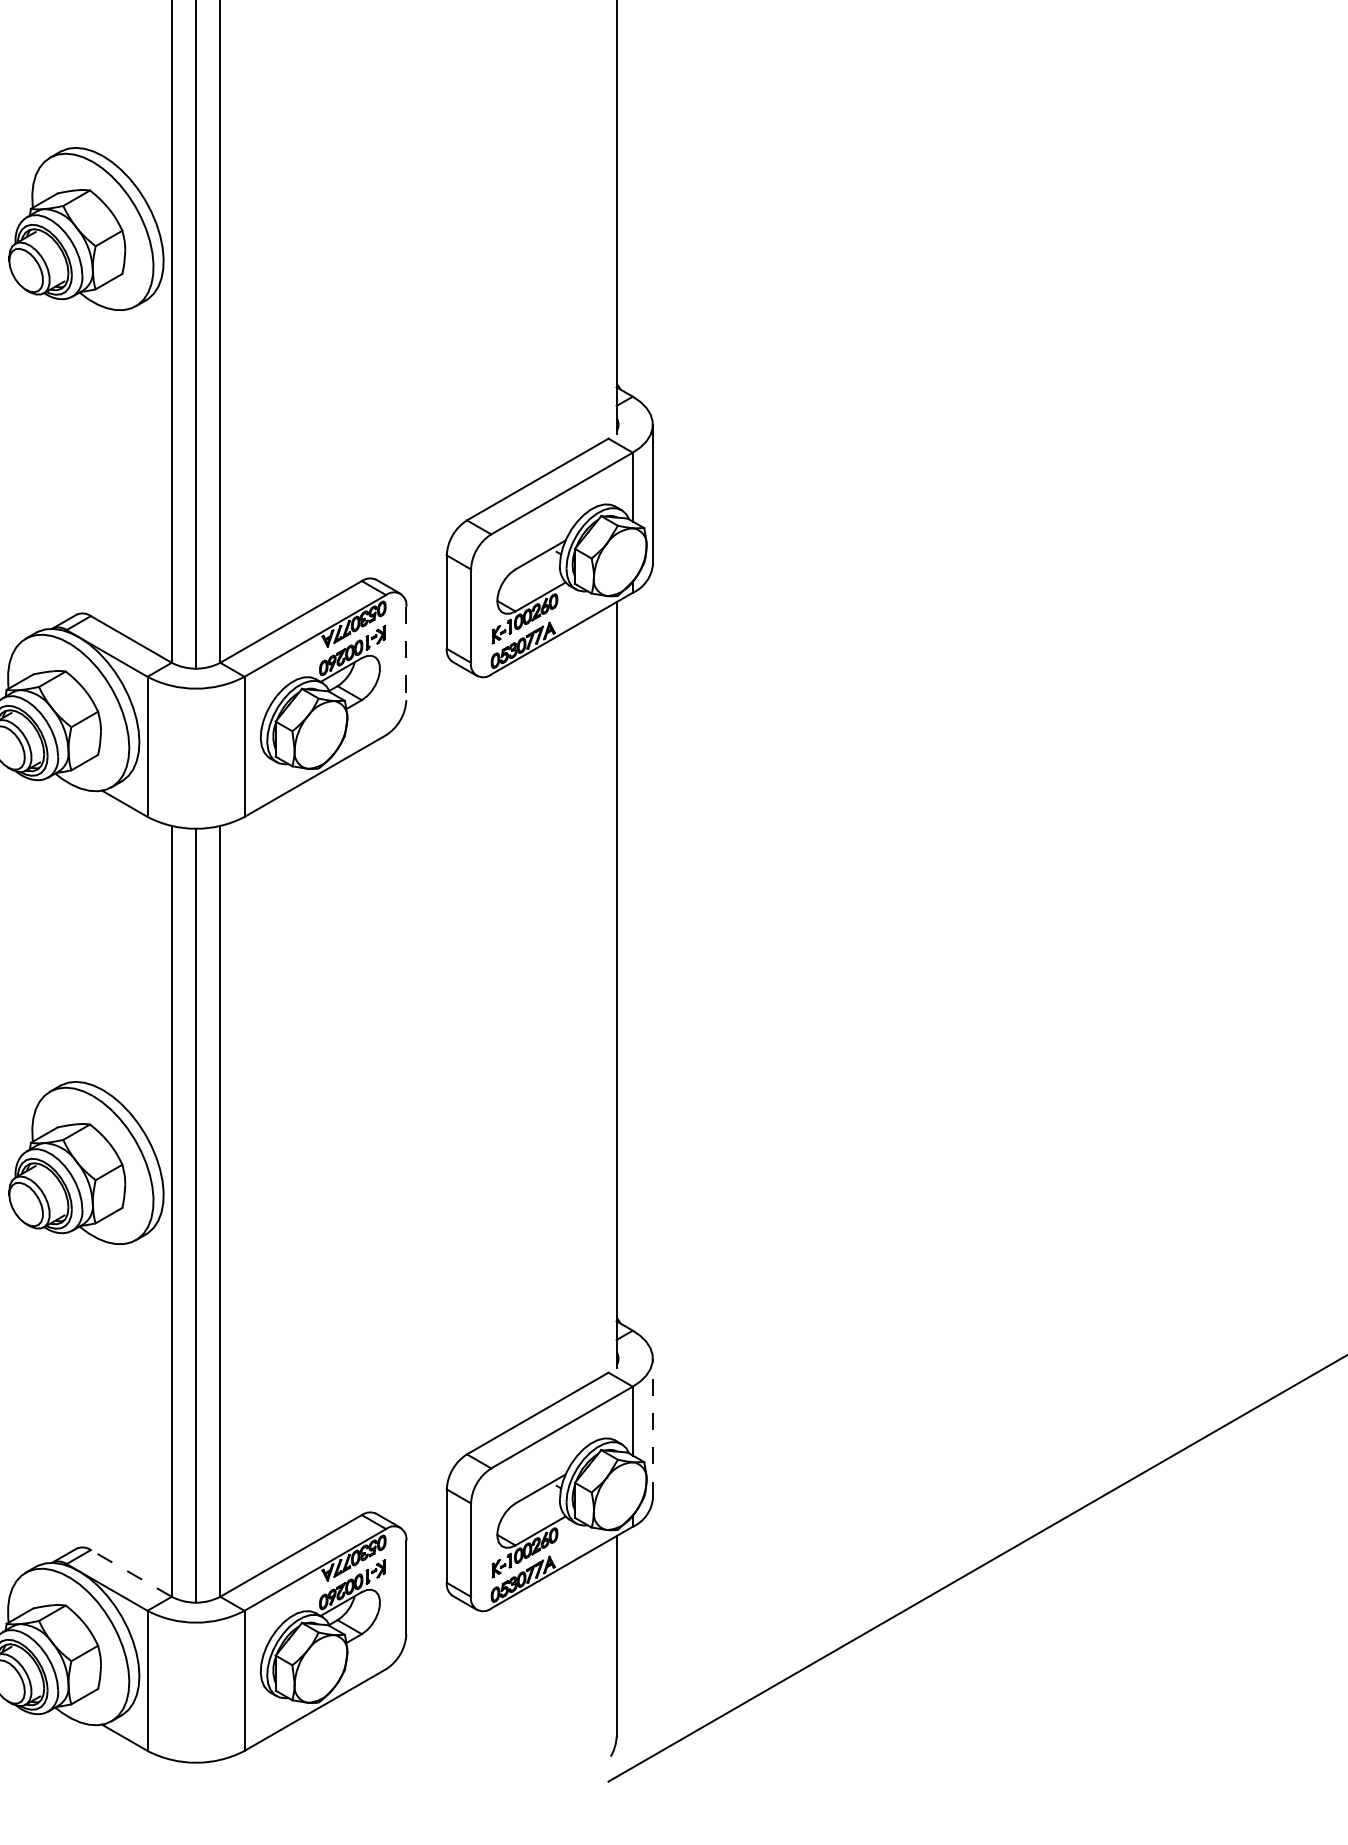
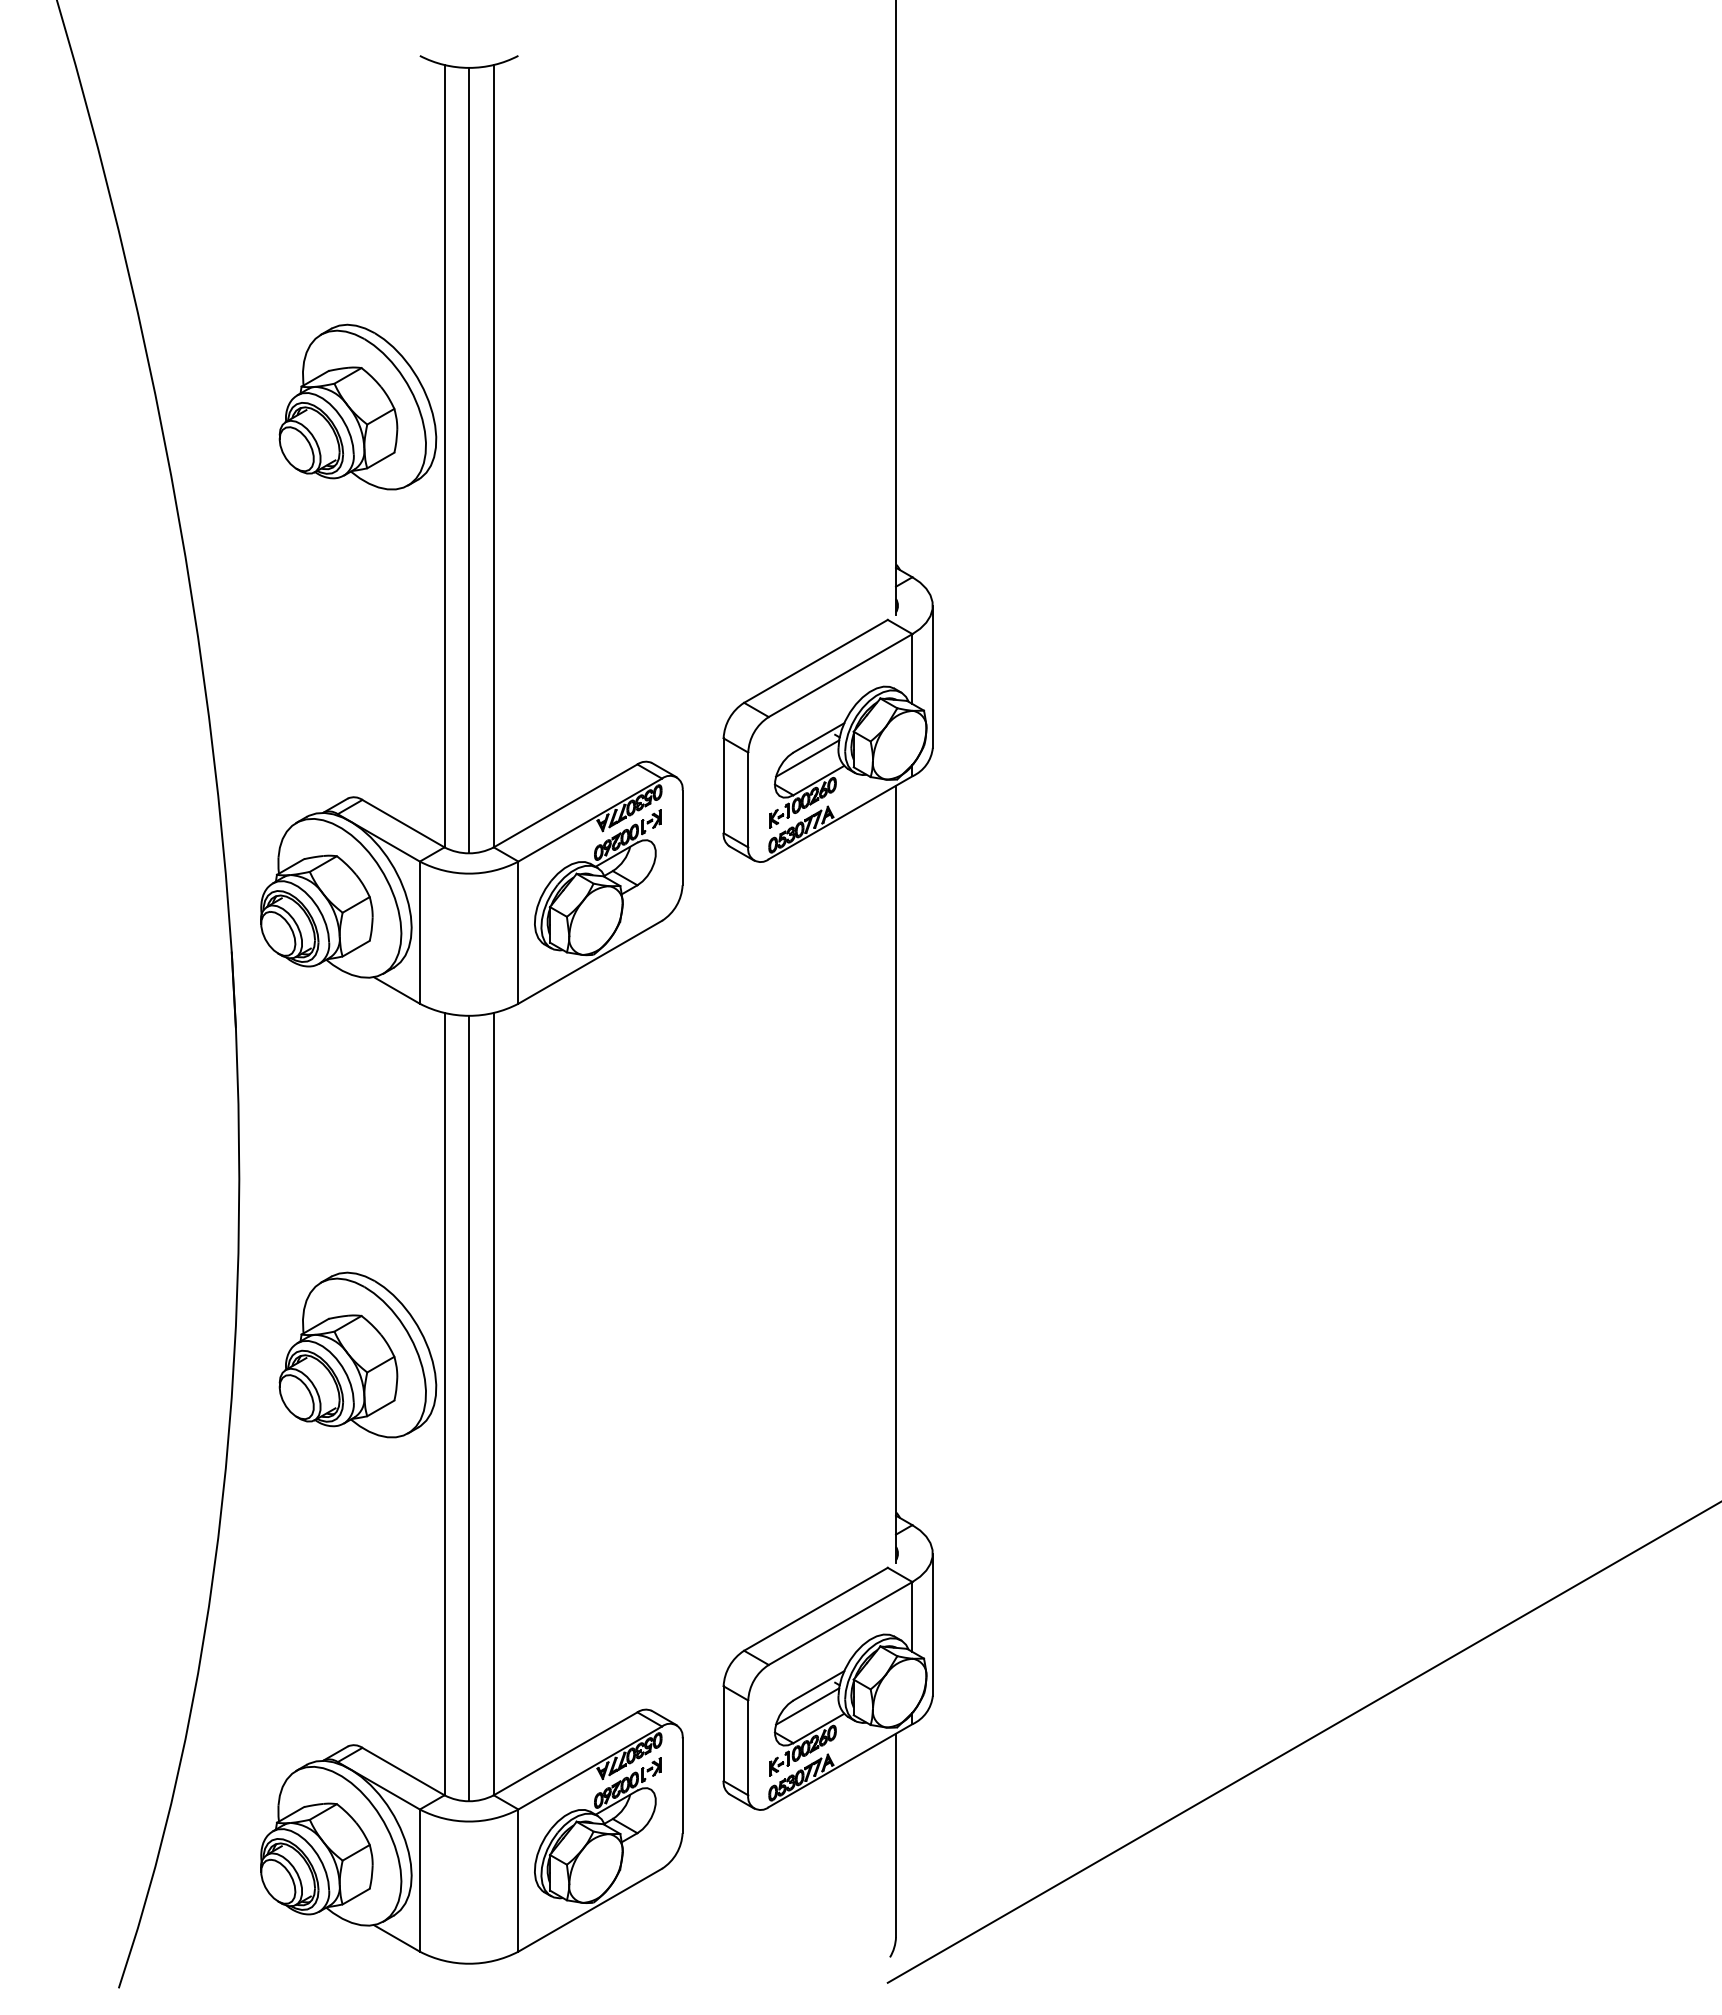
line: (529, 575) -> (807, 758), added
line: (406, 654) -> (682, 838), dashed -> solid
line: (652, 1428) -> (932, 1624), dashed -> solid
line: (529, 1509) -> (807, 1706), added
line: (131, 1573) -> (403, 1771), dashed -> solid

